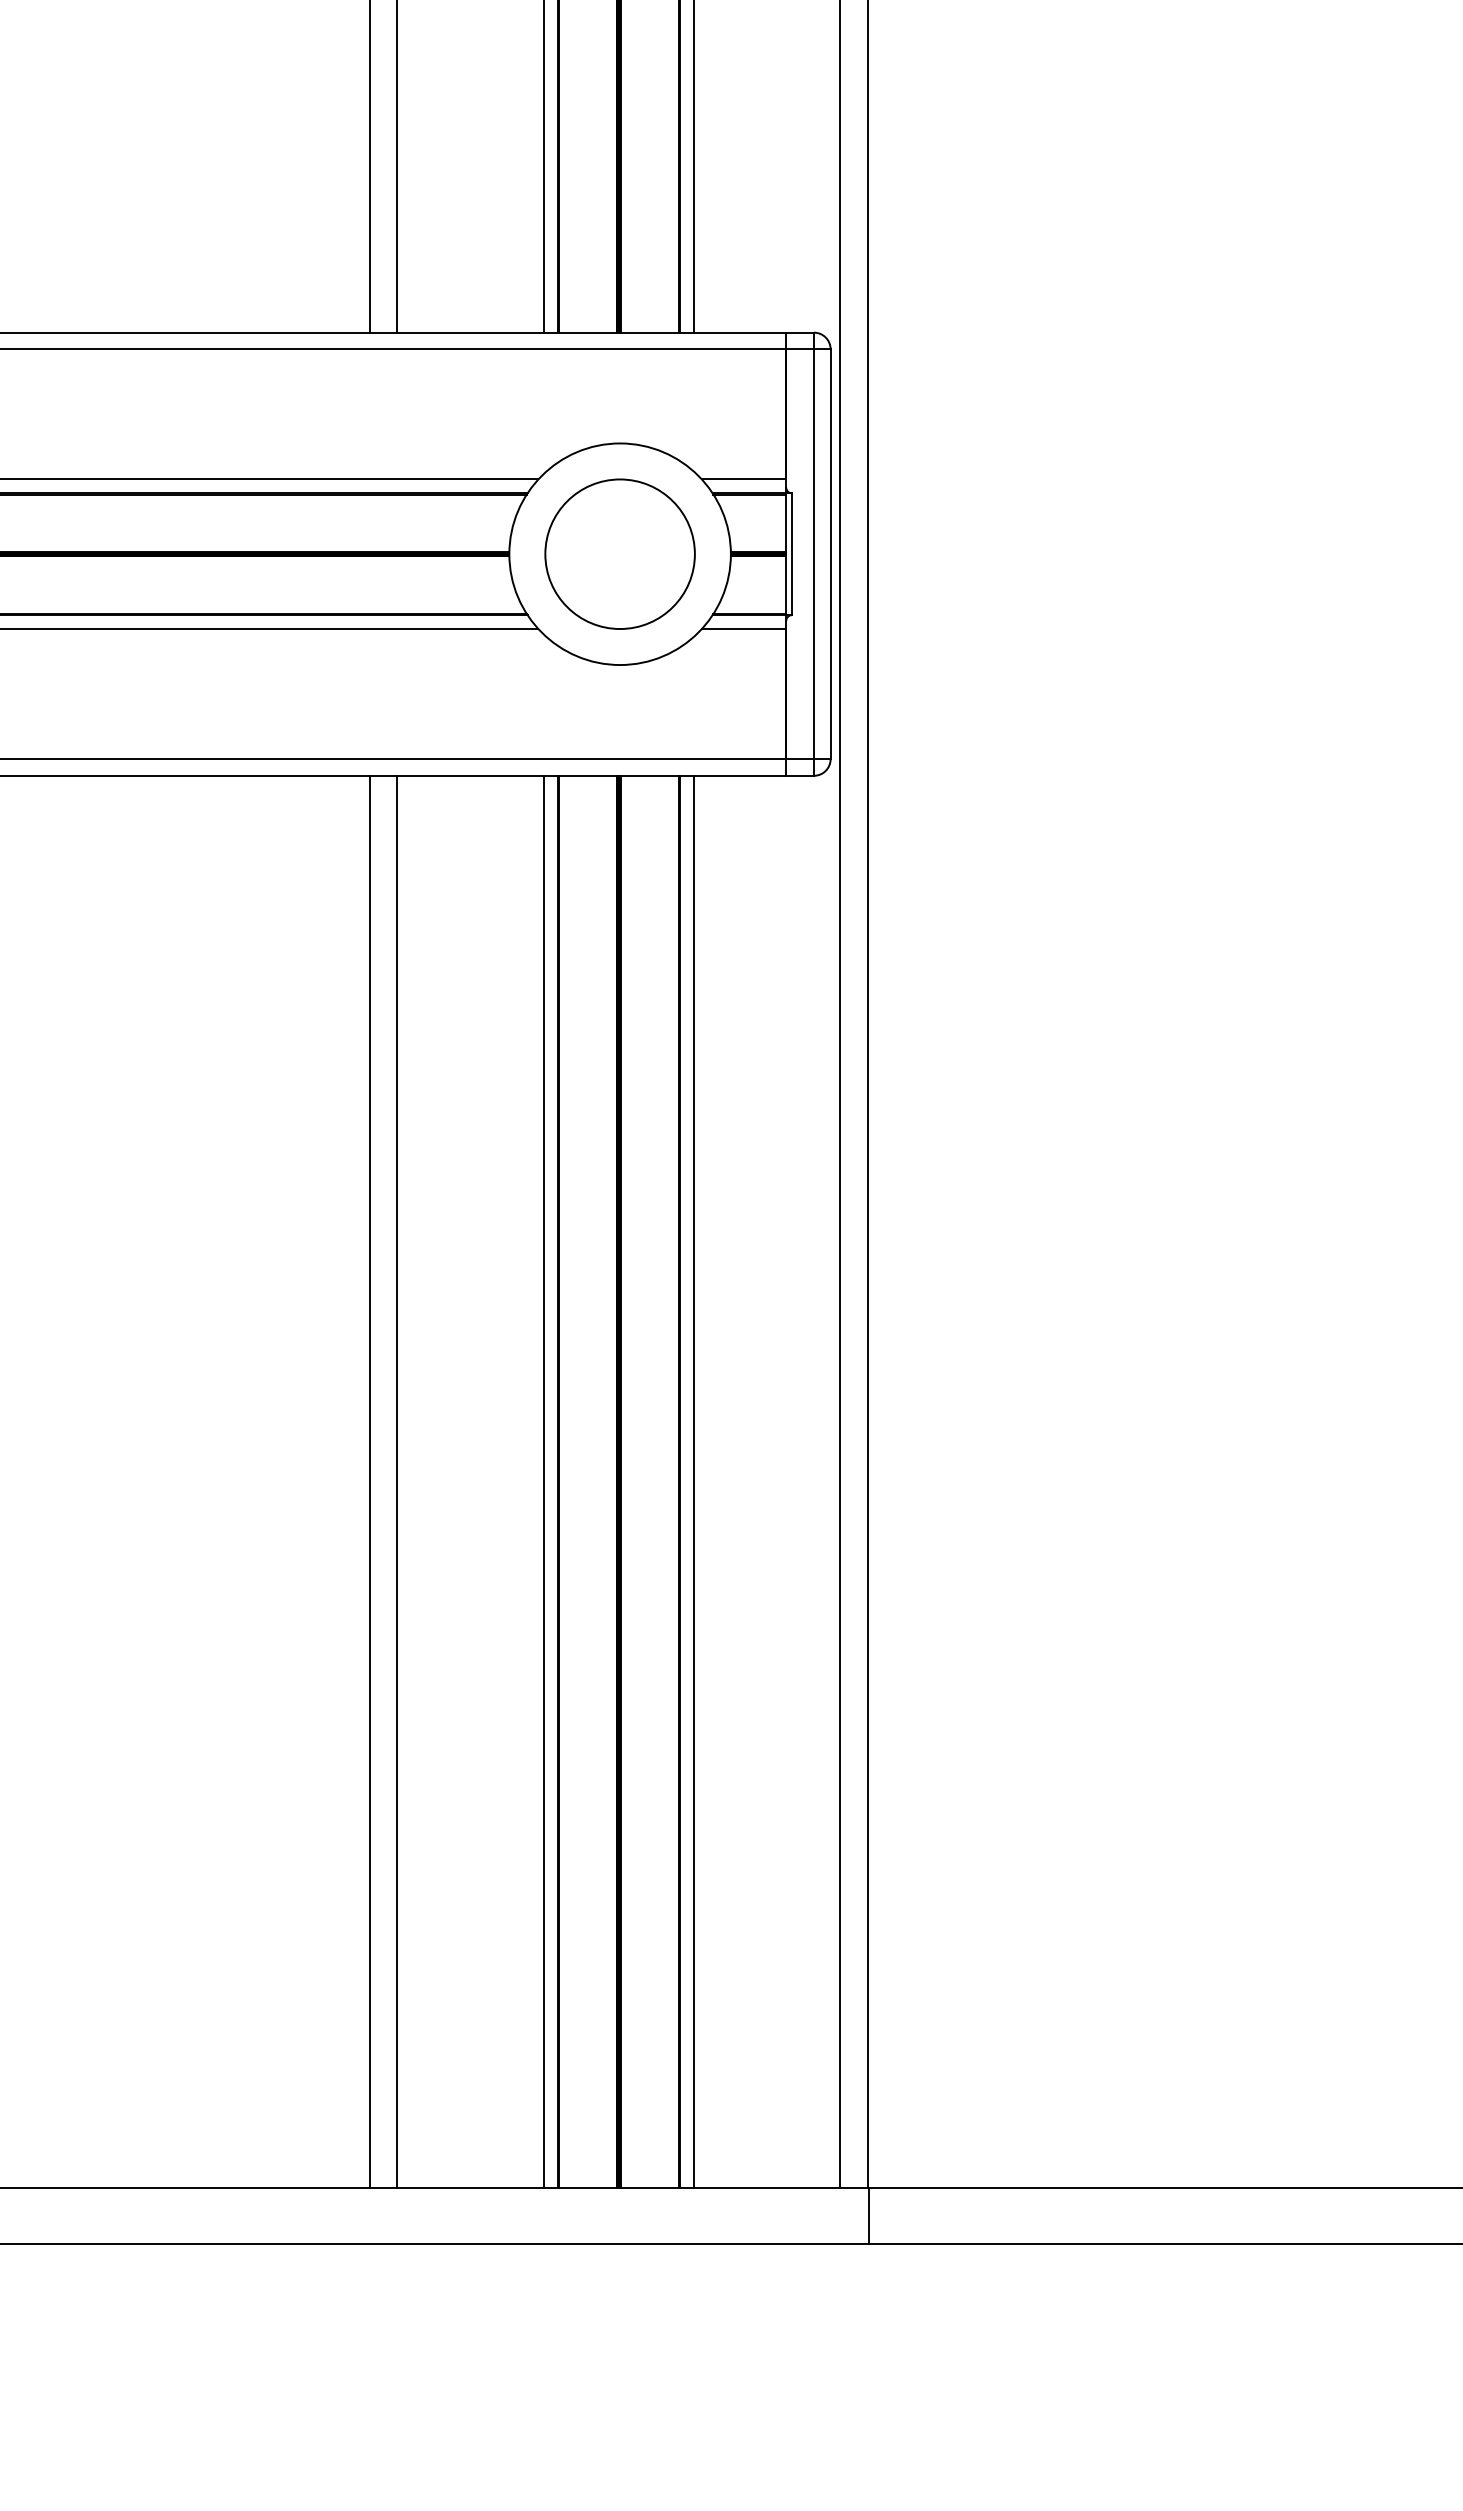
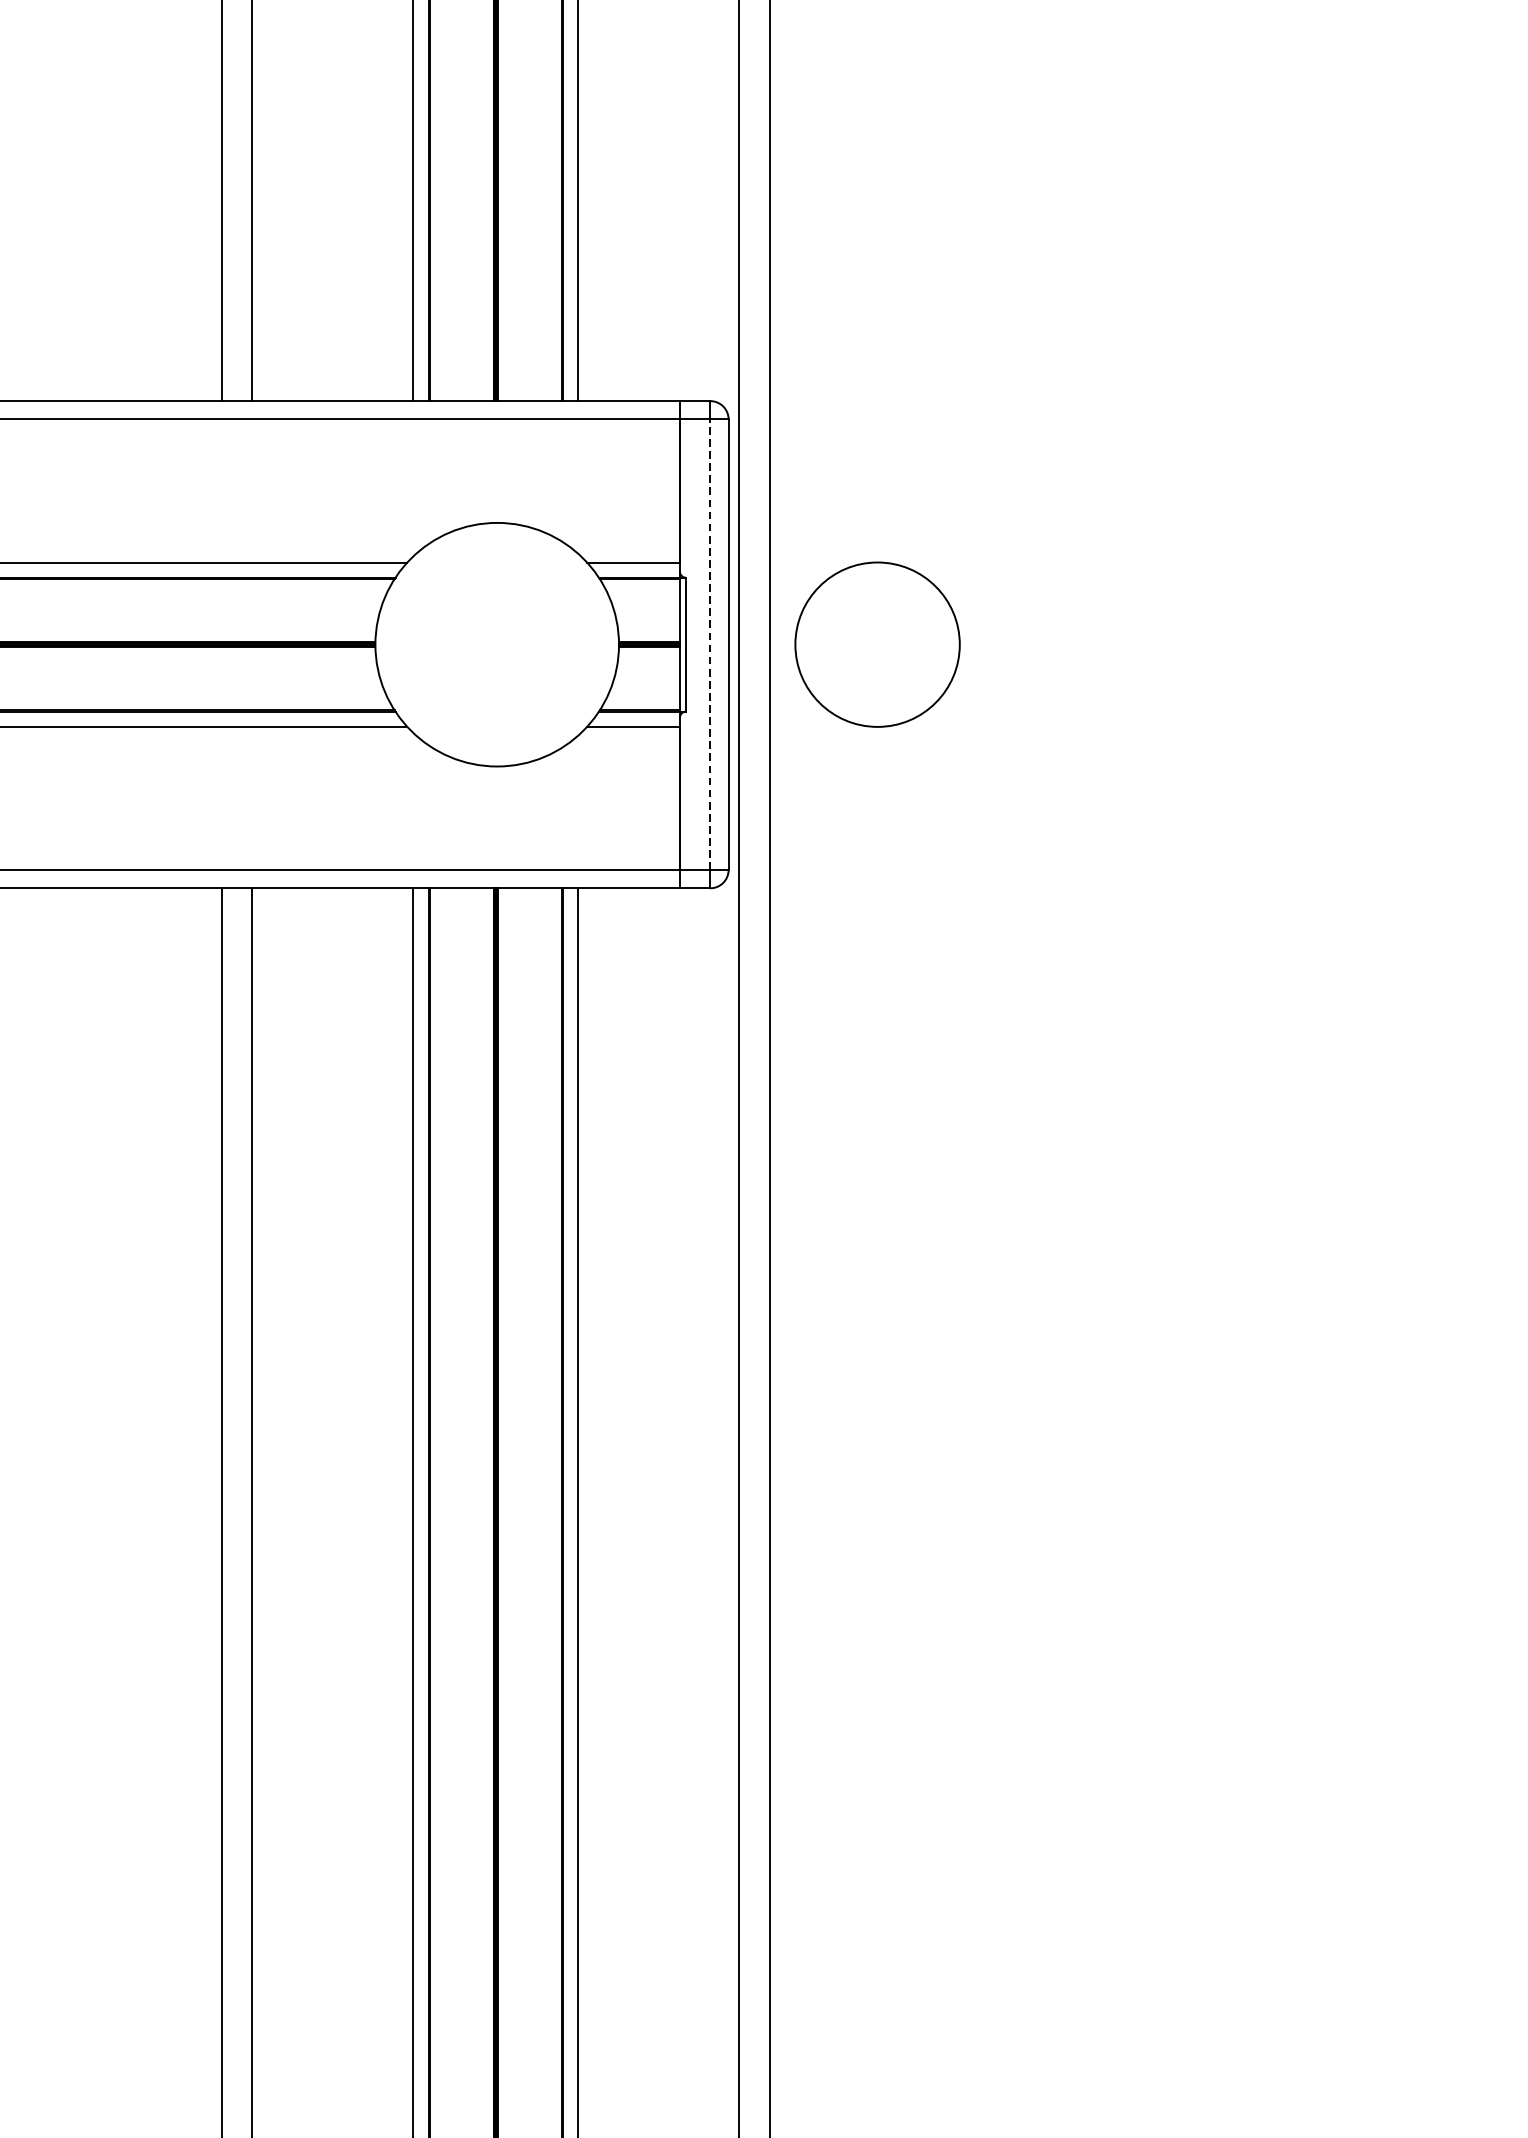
circle: (619, 553) -> (876, 643), moved
line: (814, 554) -> (710, 644), solid -> dashed

